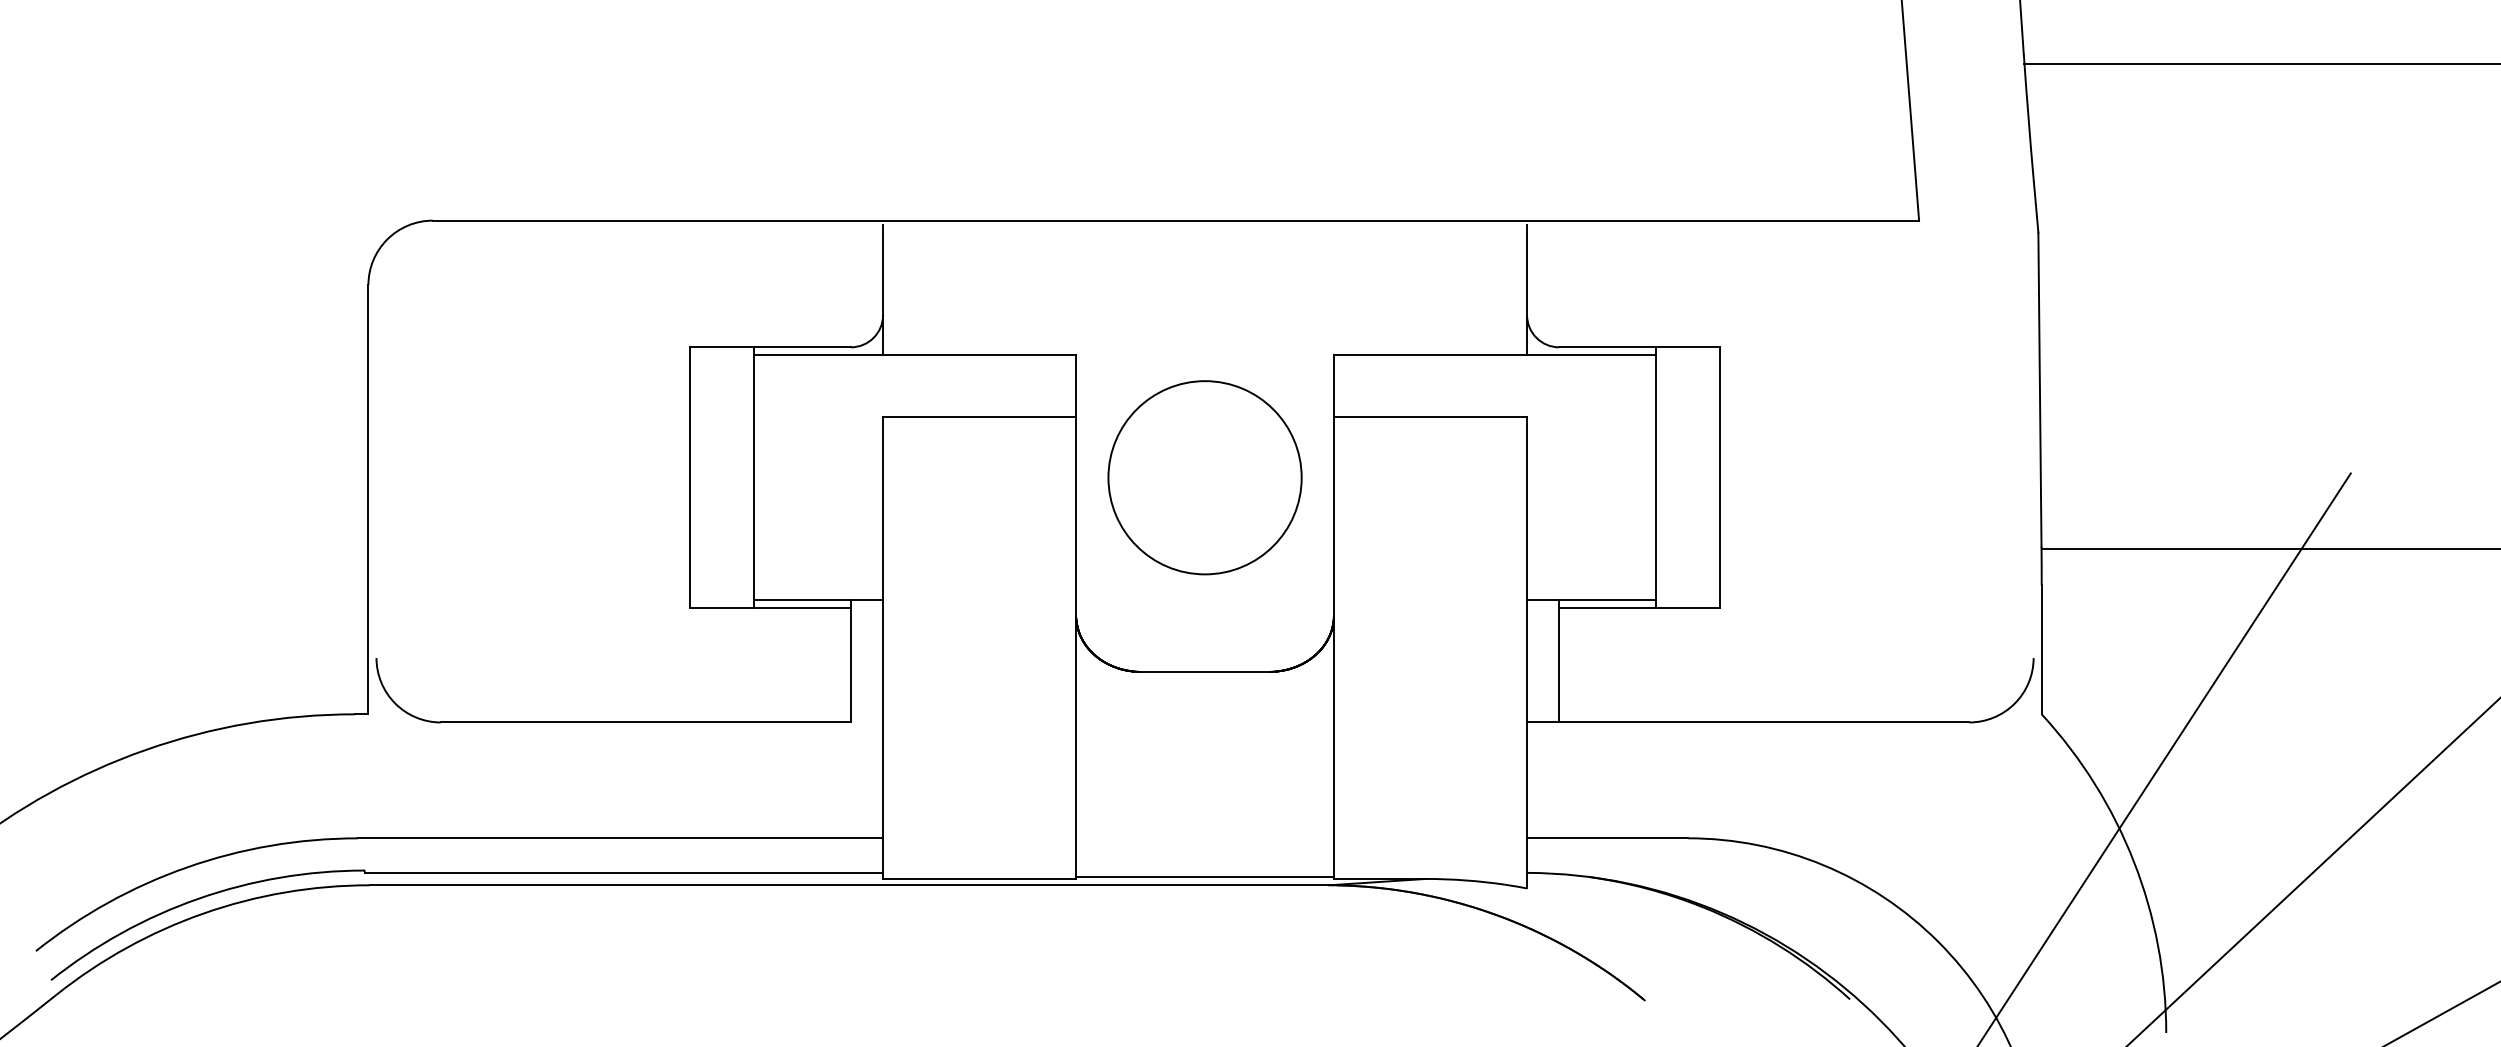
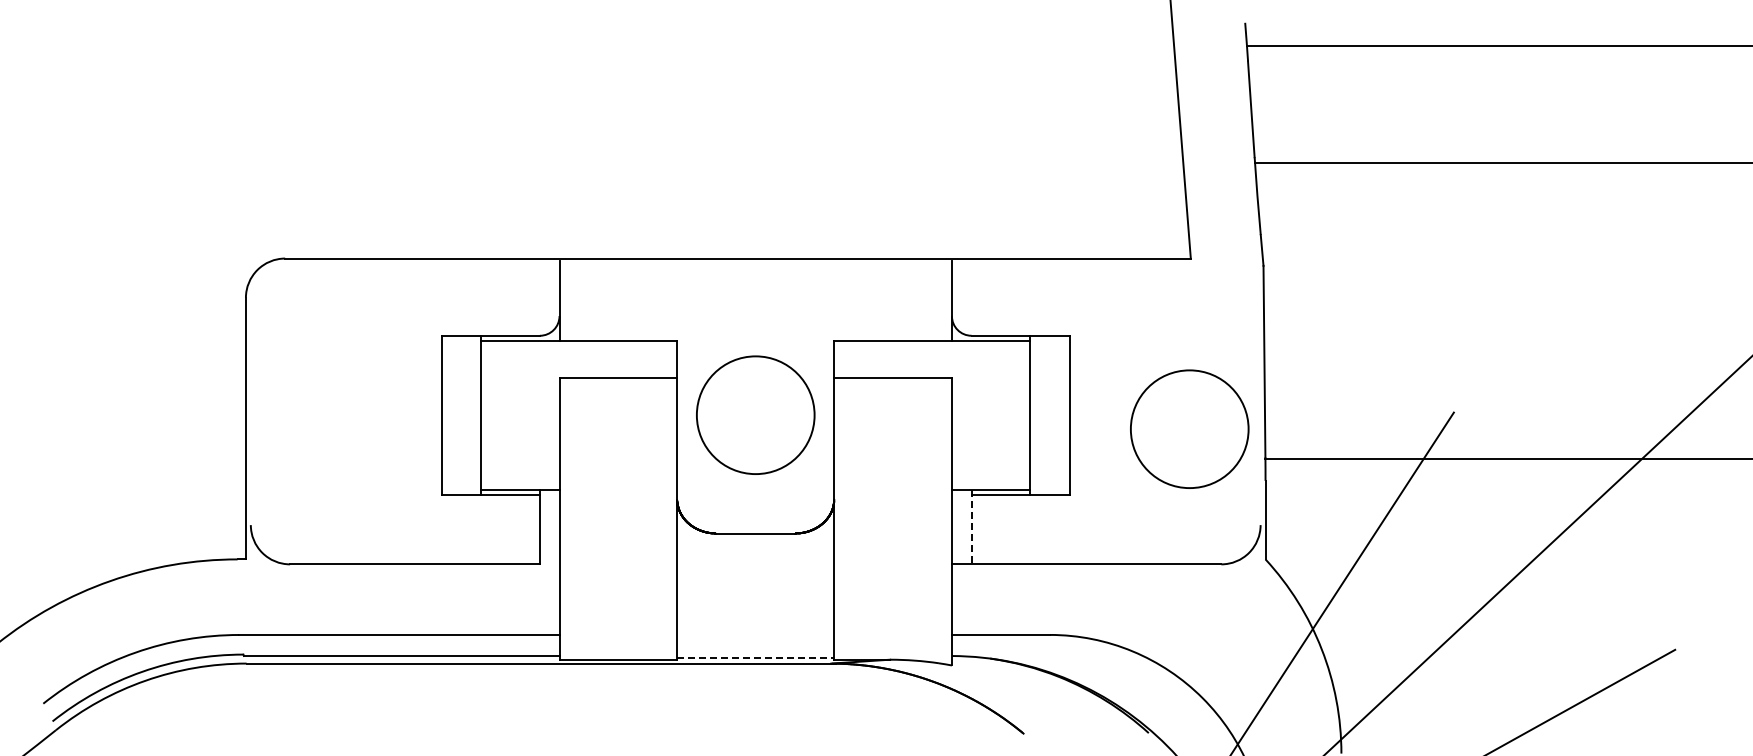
circle: (1916, 499) -> (1189, 428), added
line: (1559, 661) -> (971, 527), solid -> dashed
line: (1206, 876) -> (756, 658), solid -> dashed

